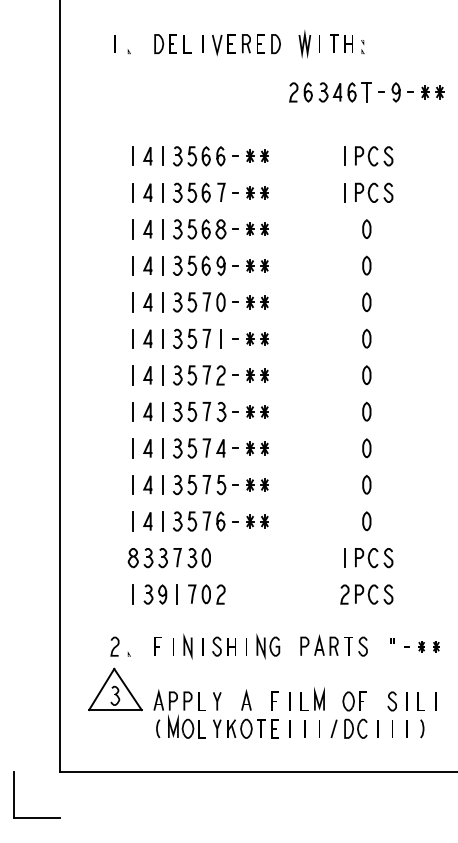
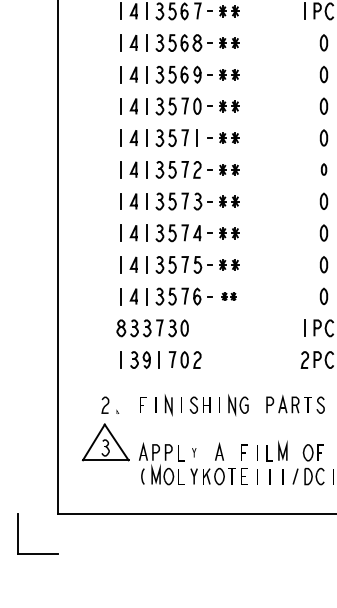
part: (366, 374) -> (323, 169), size x0.7
part: (257, 521) -> (229, 296), size x0.7
part: (217, 701) -> (194, 452), size x0.6

